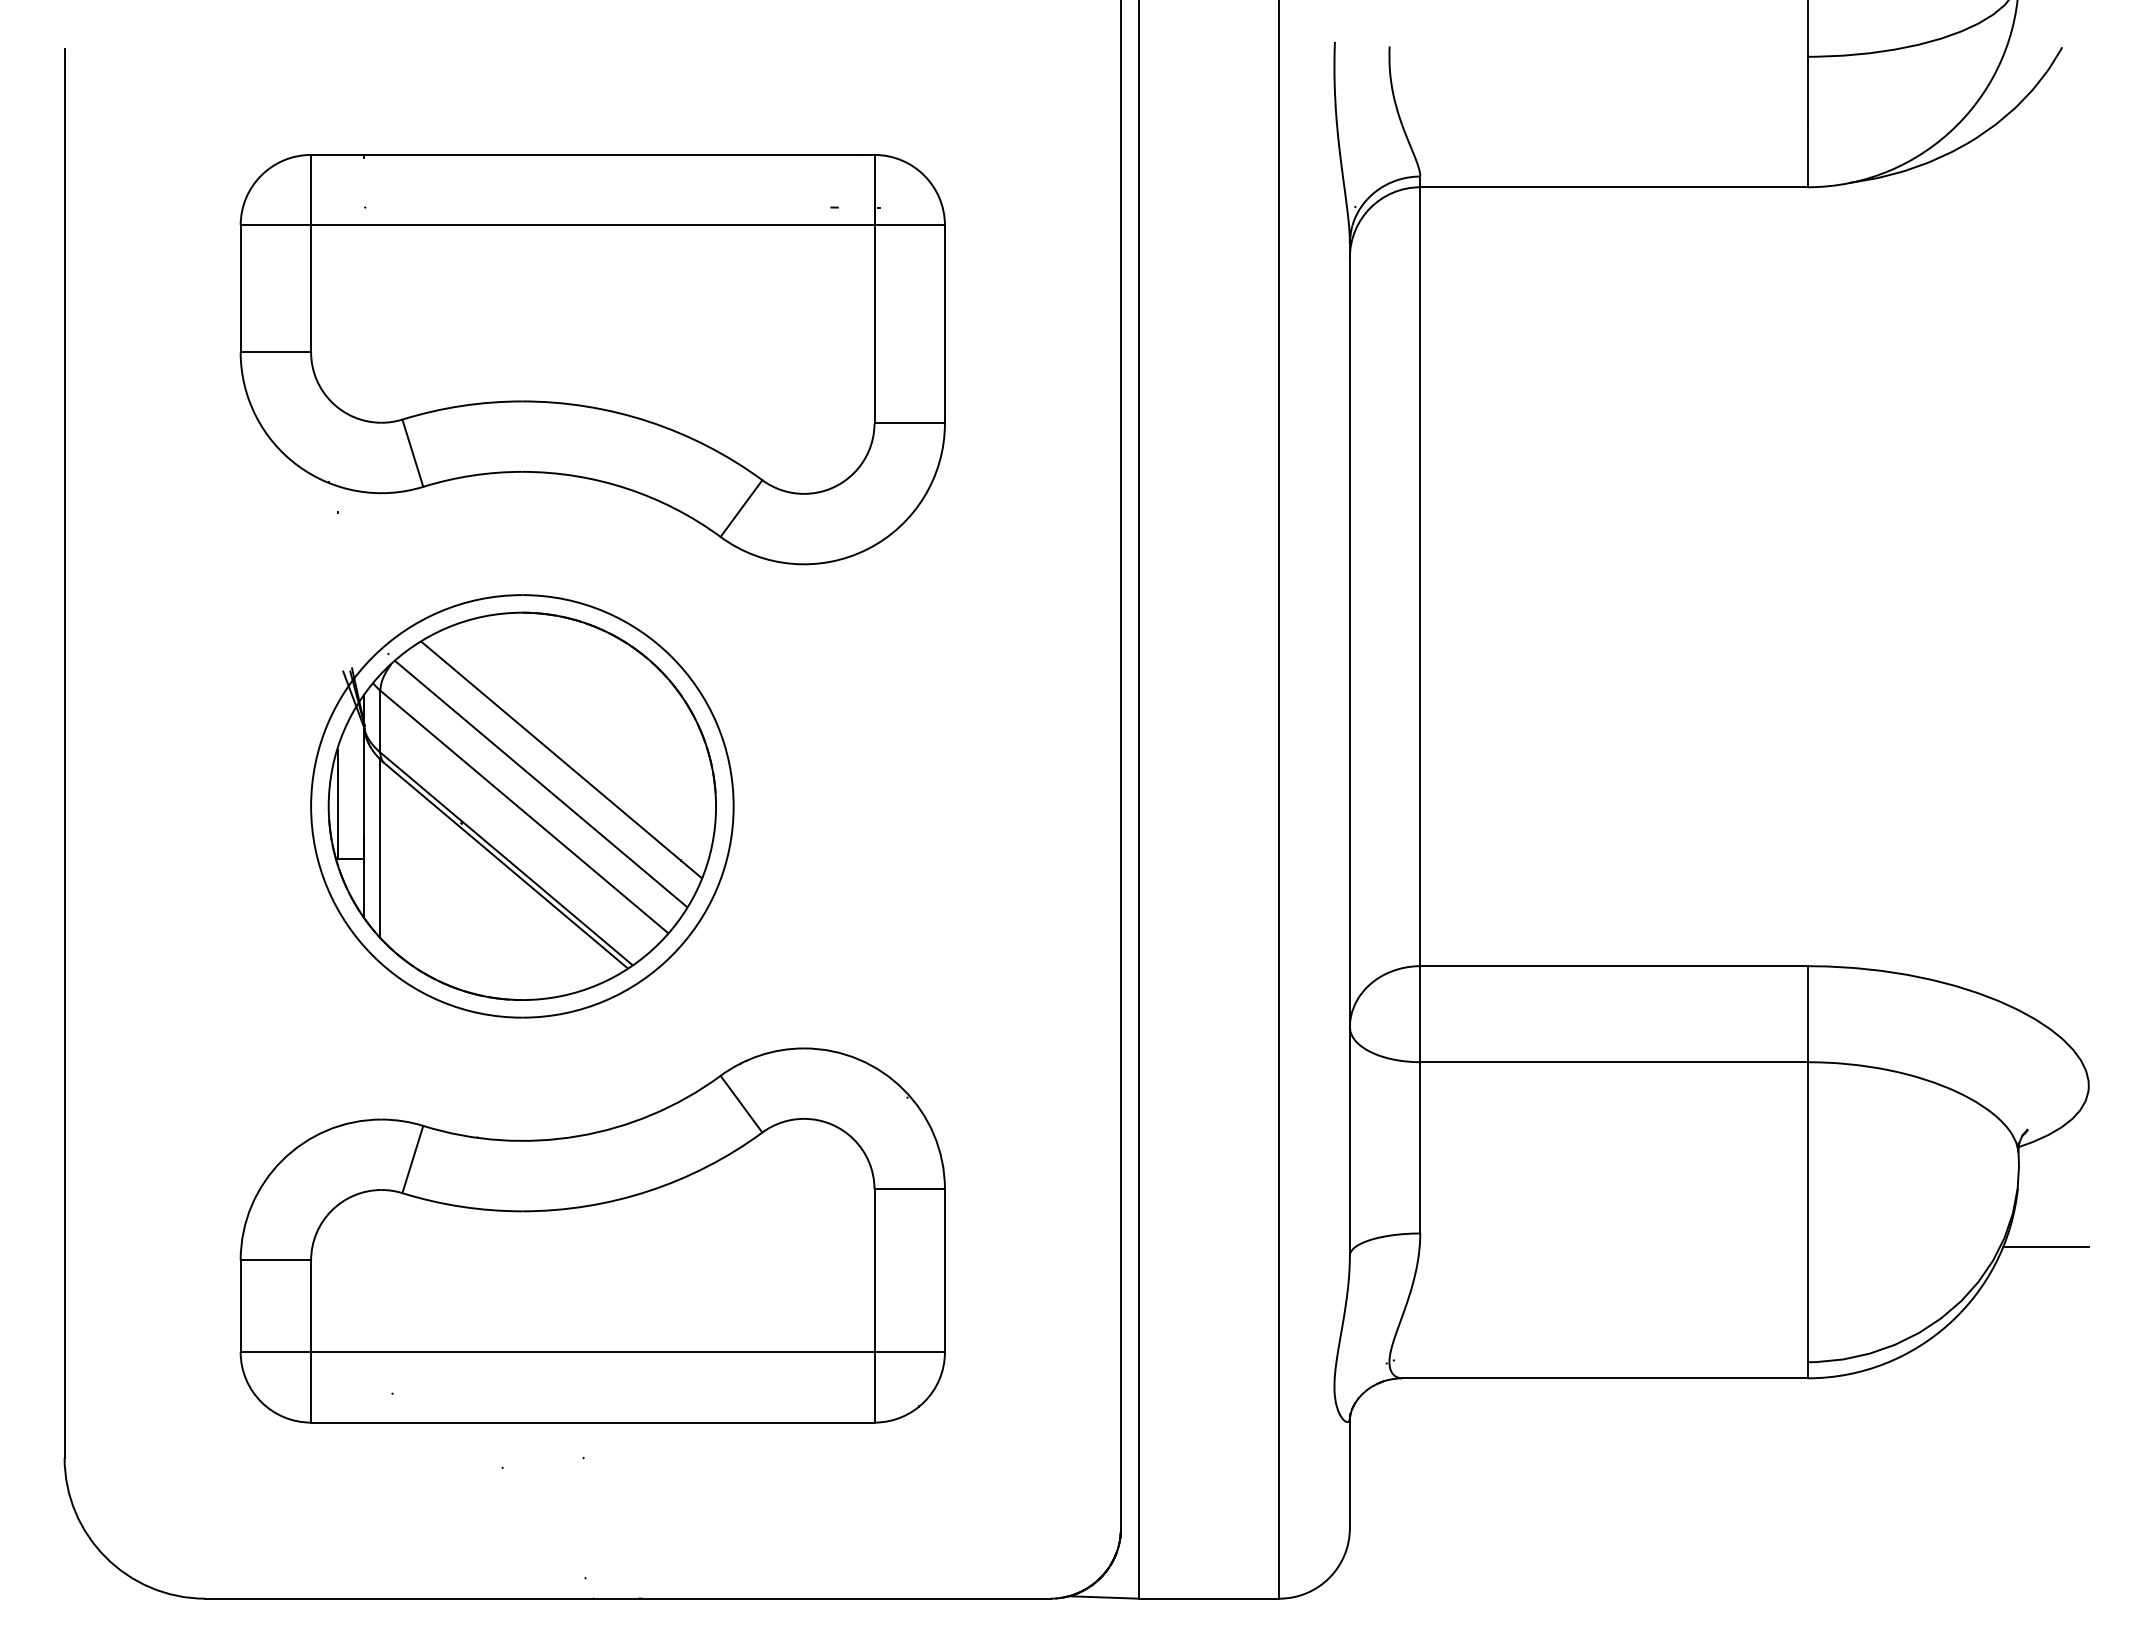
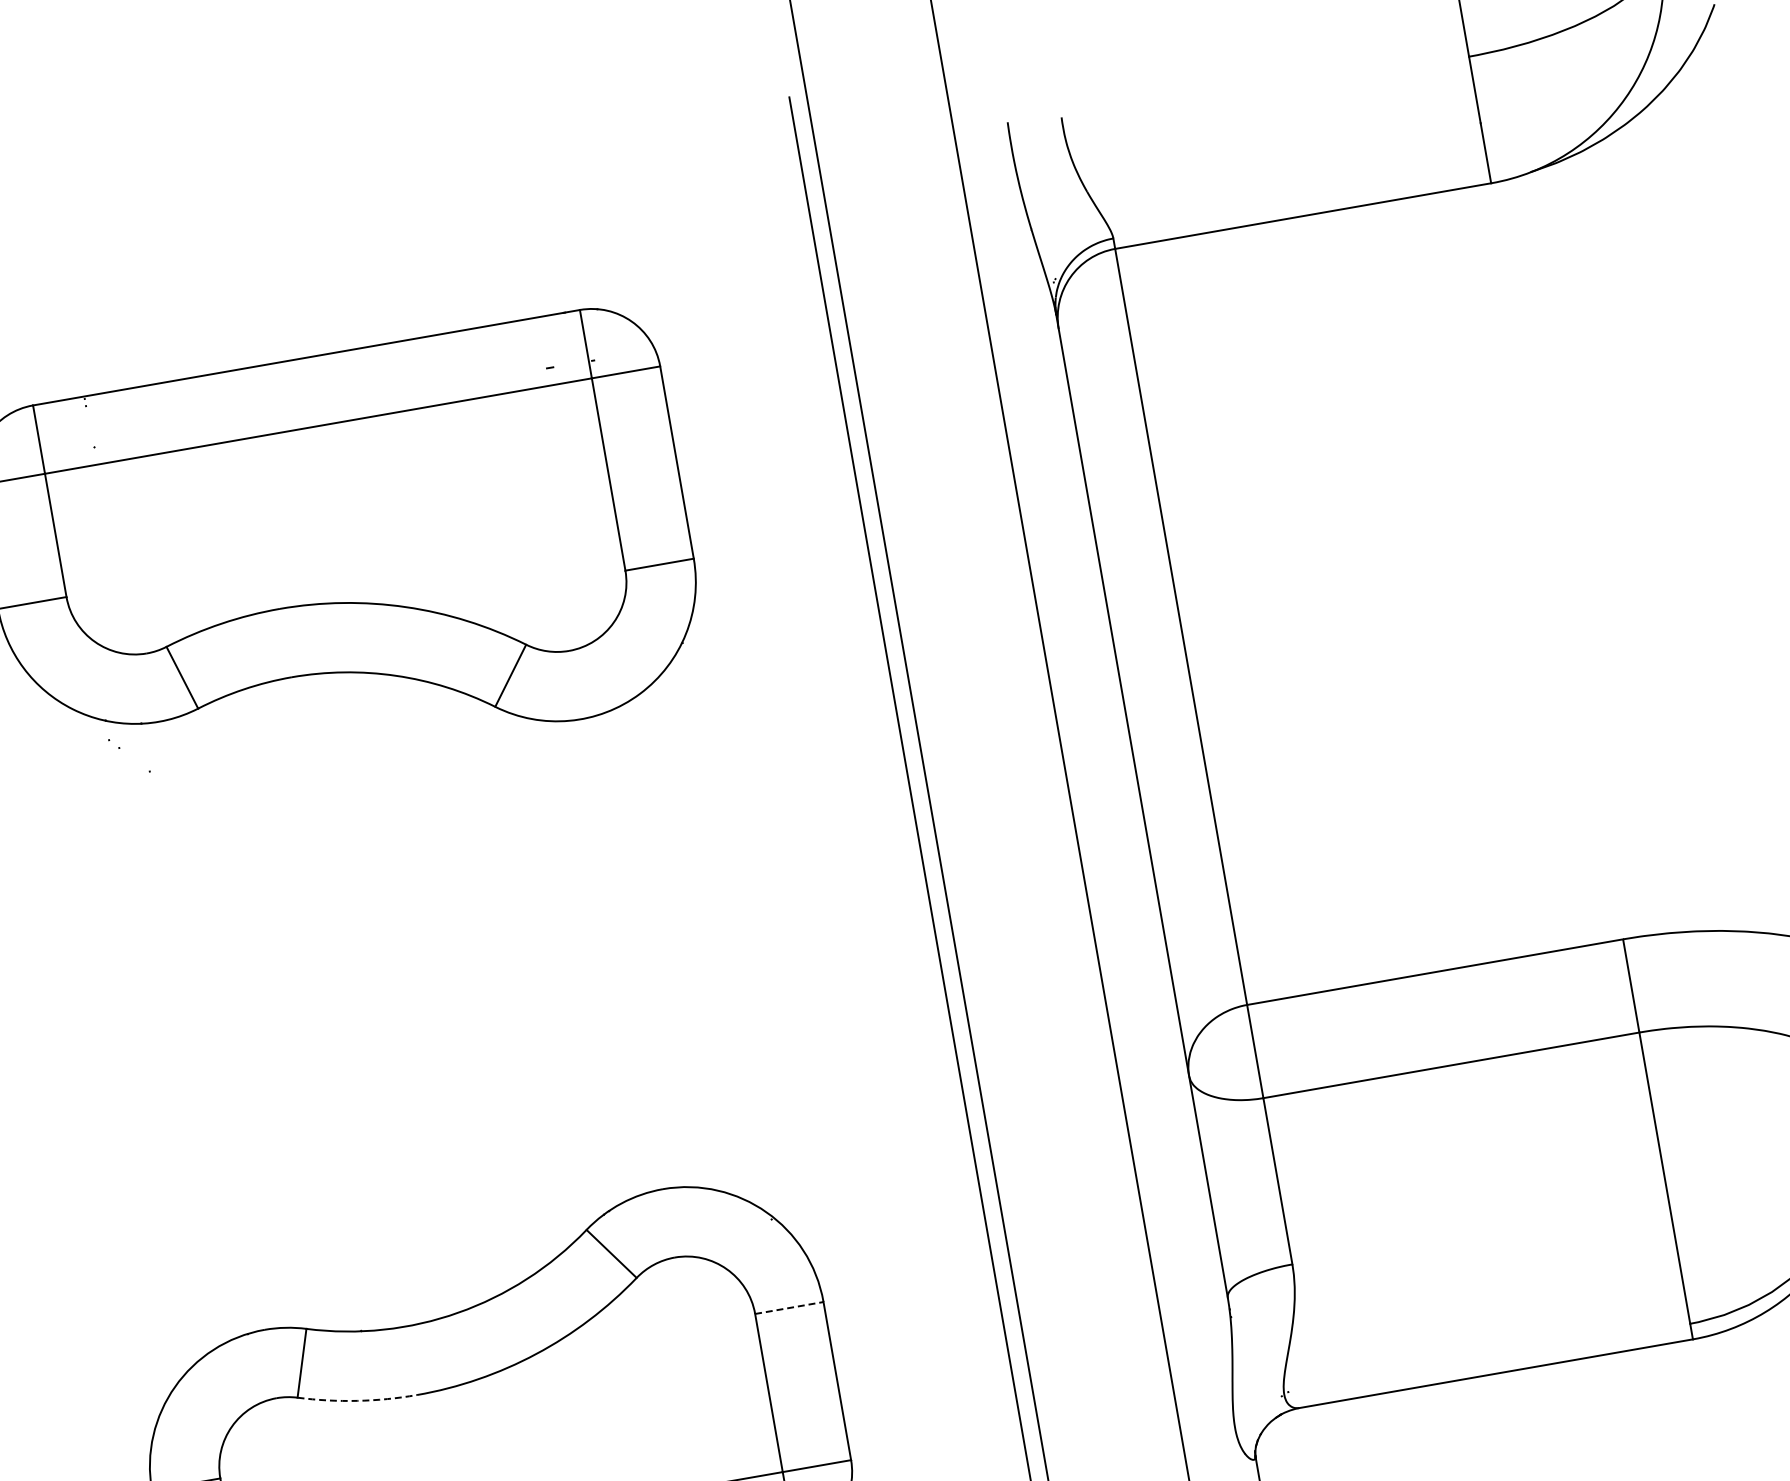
part: (522, 806) -> (348, 1002), removed
line: (910, 1189) -> (790, 1308), solid -> dashed
arc: (461, 1206) -> (357, 1400), solid -> dashed

